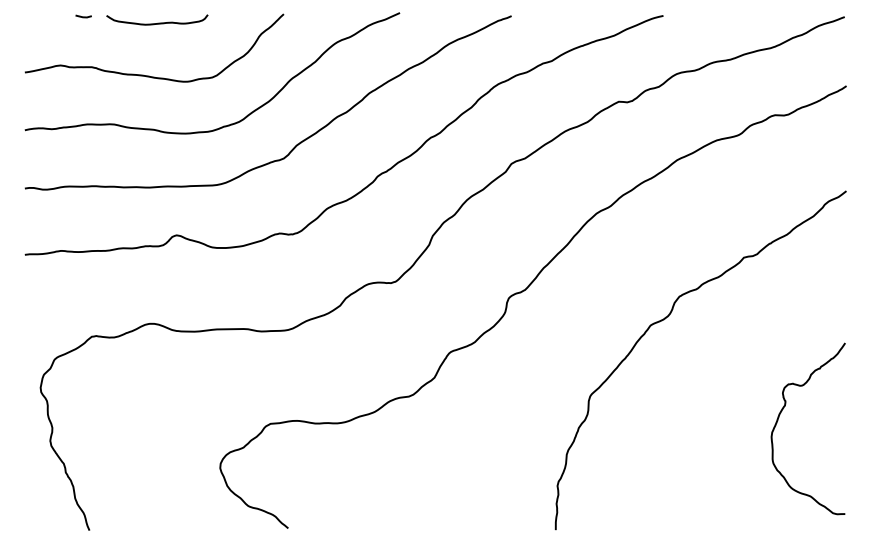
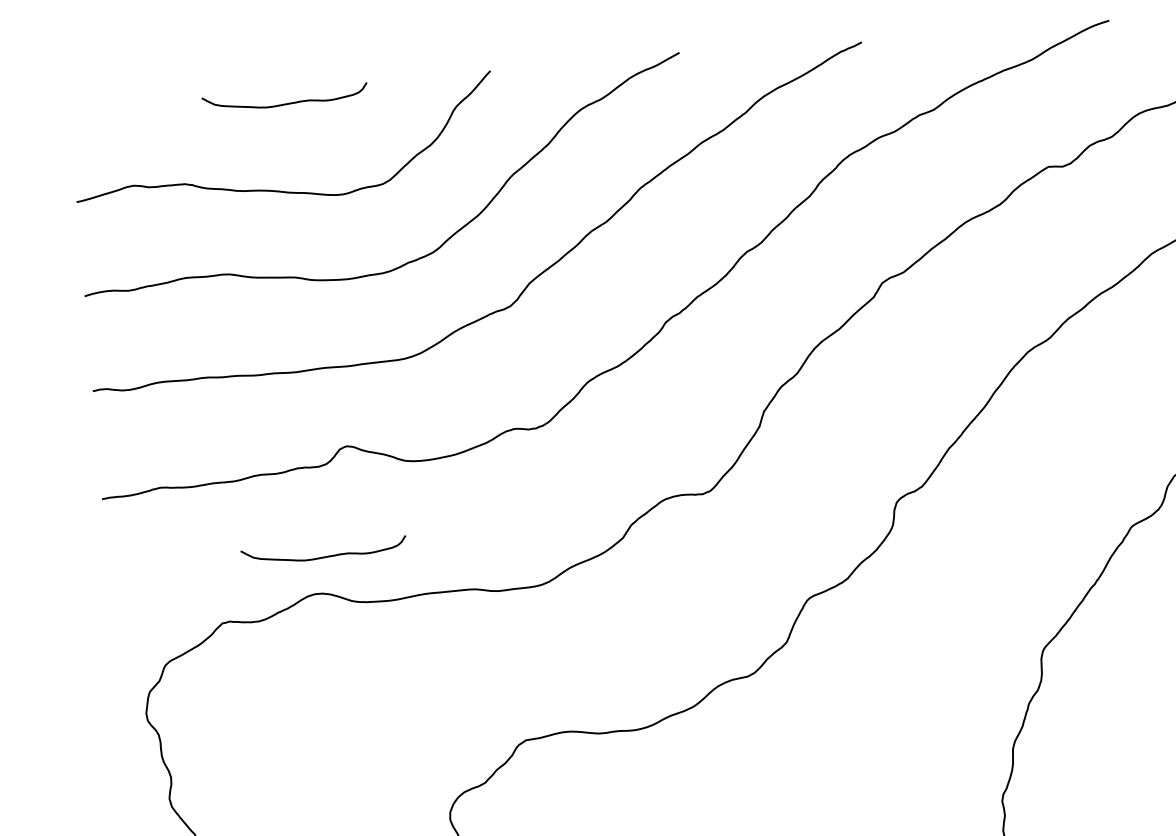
curve: (83, 16) -> (164, 102), removed
curve: (157, 300) -> (324, 555), added

